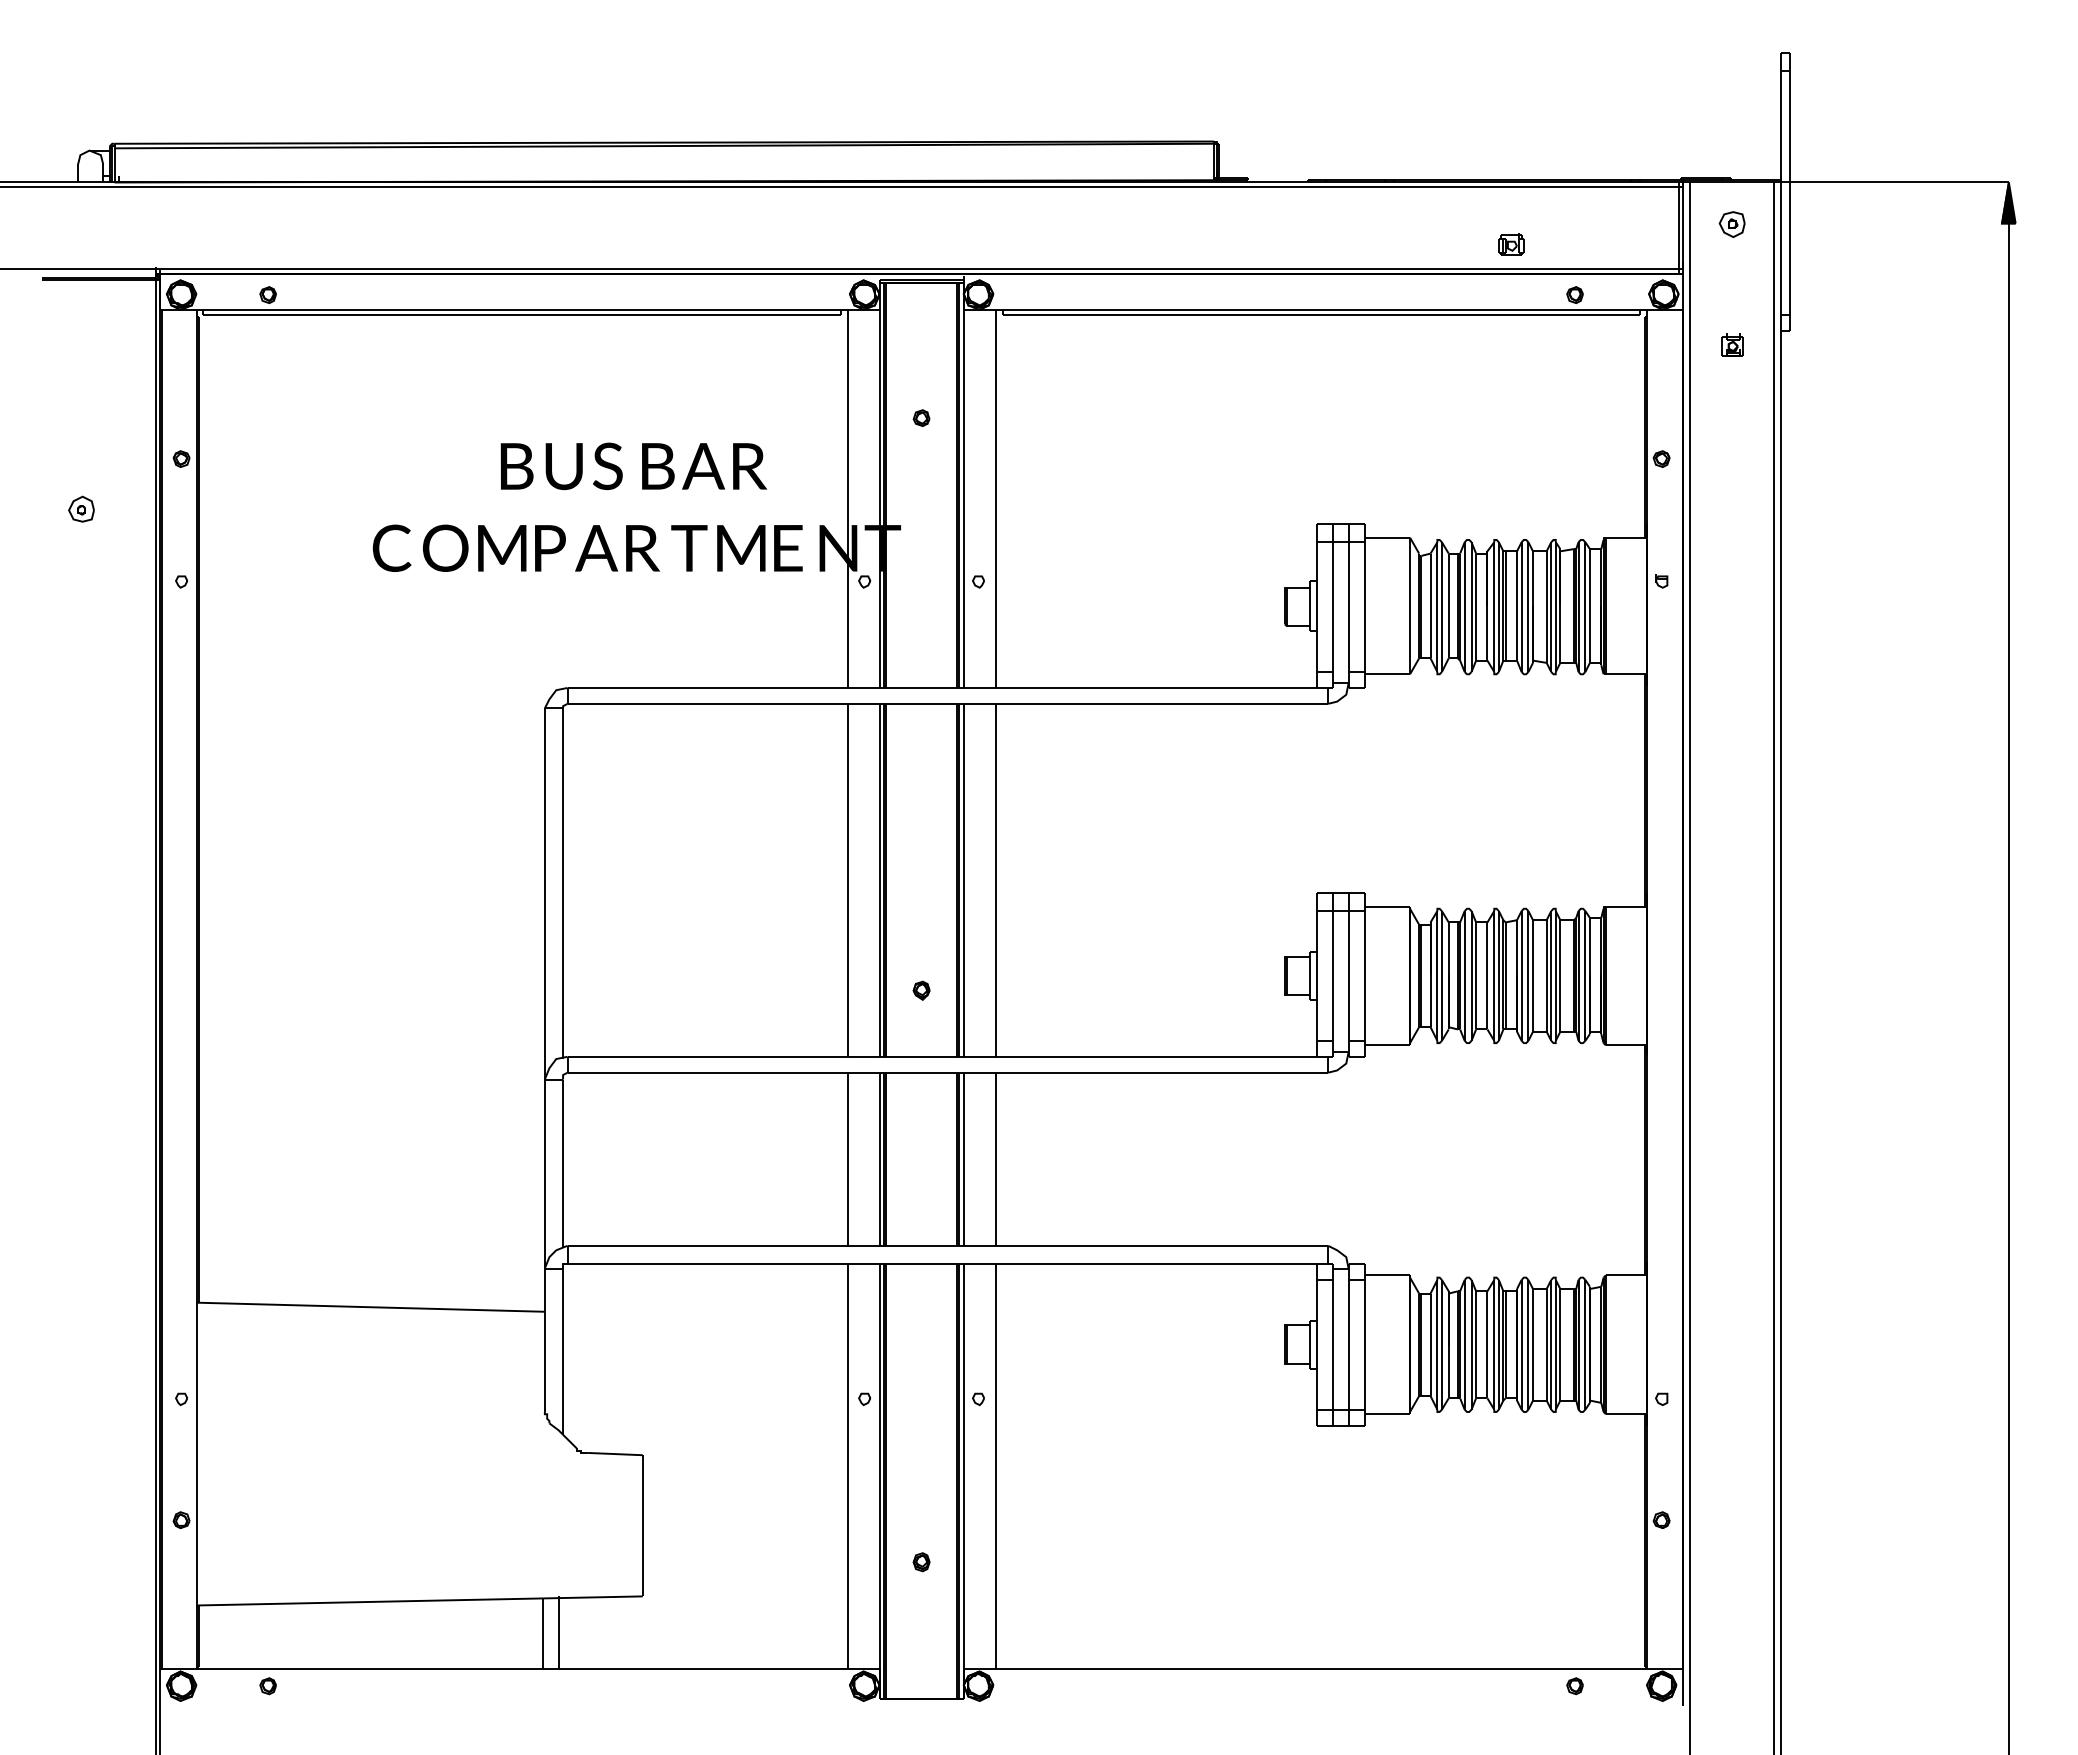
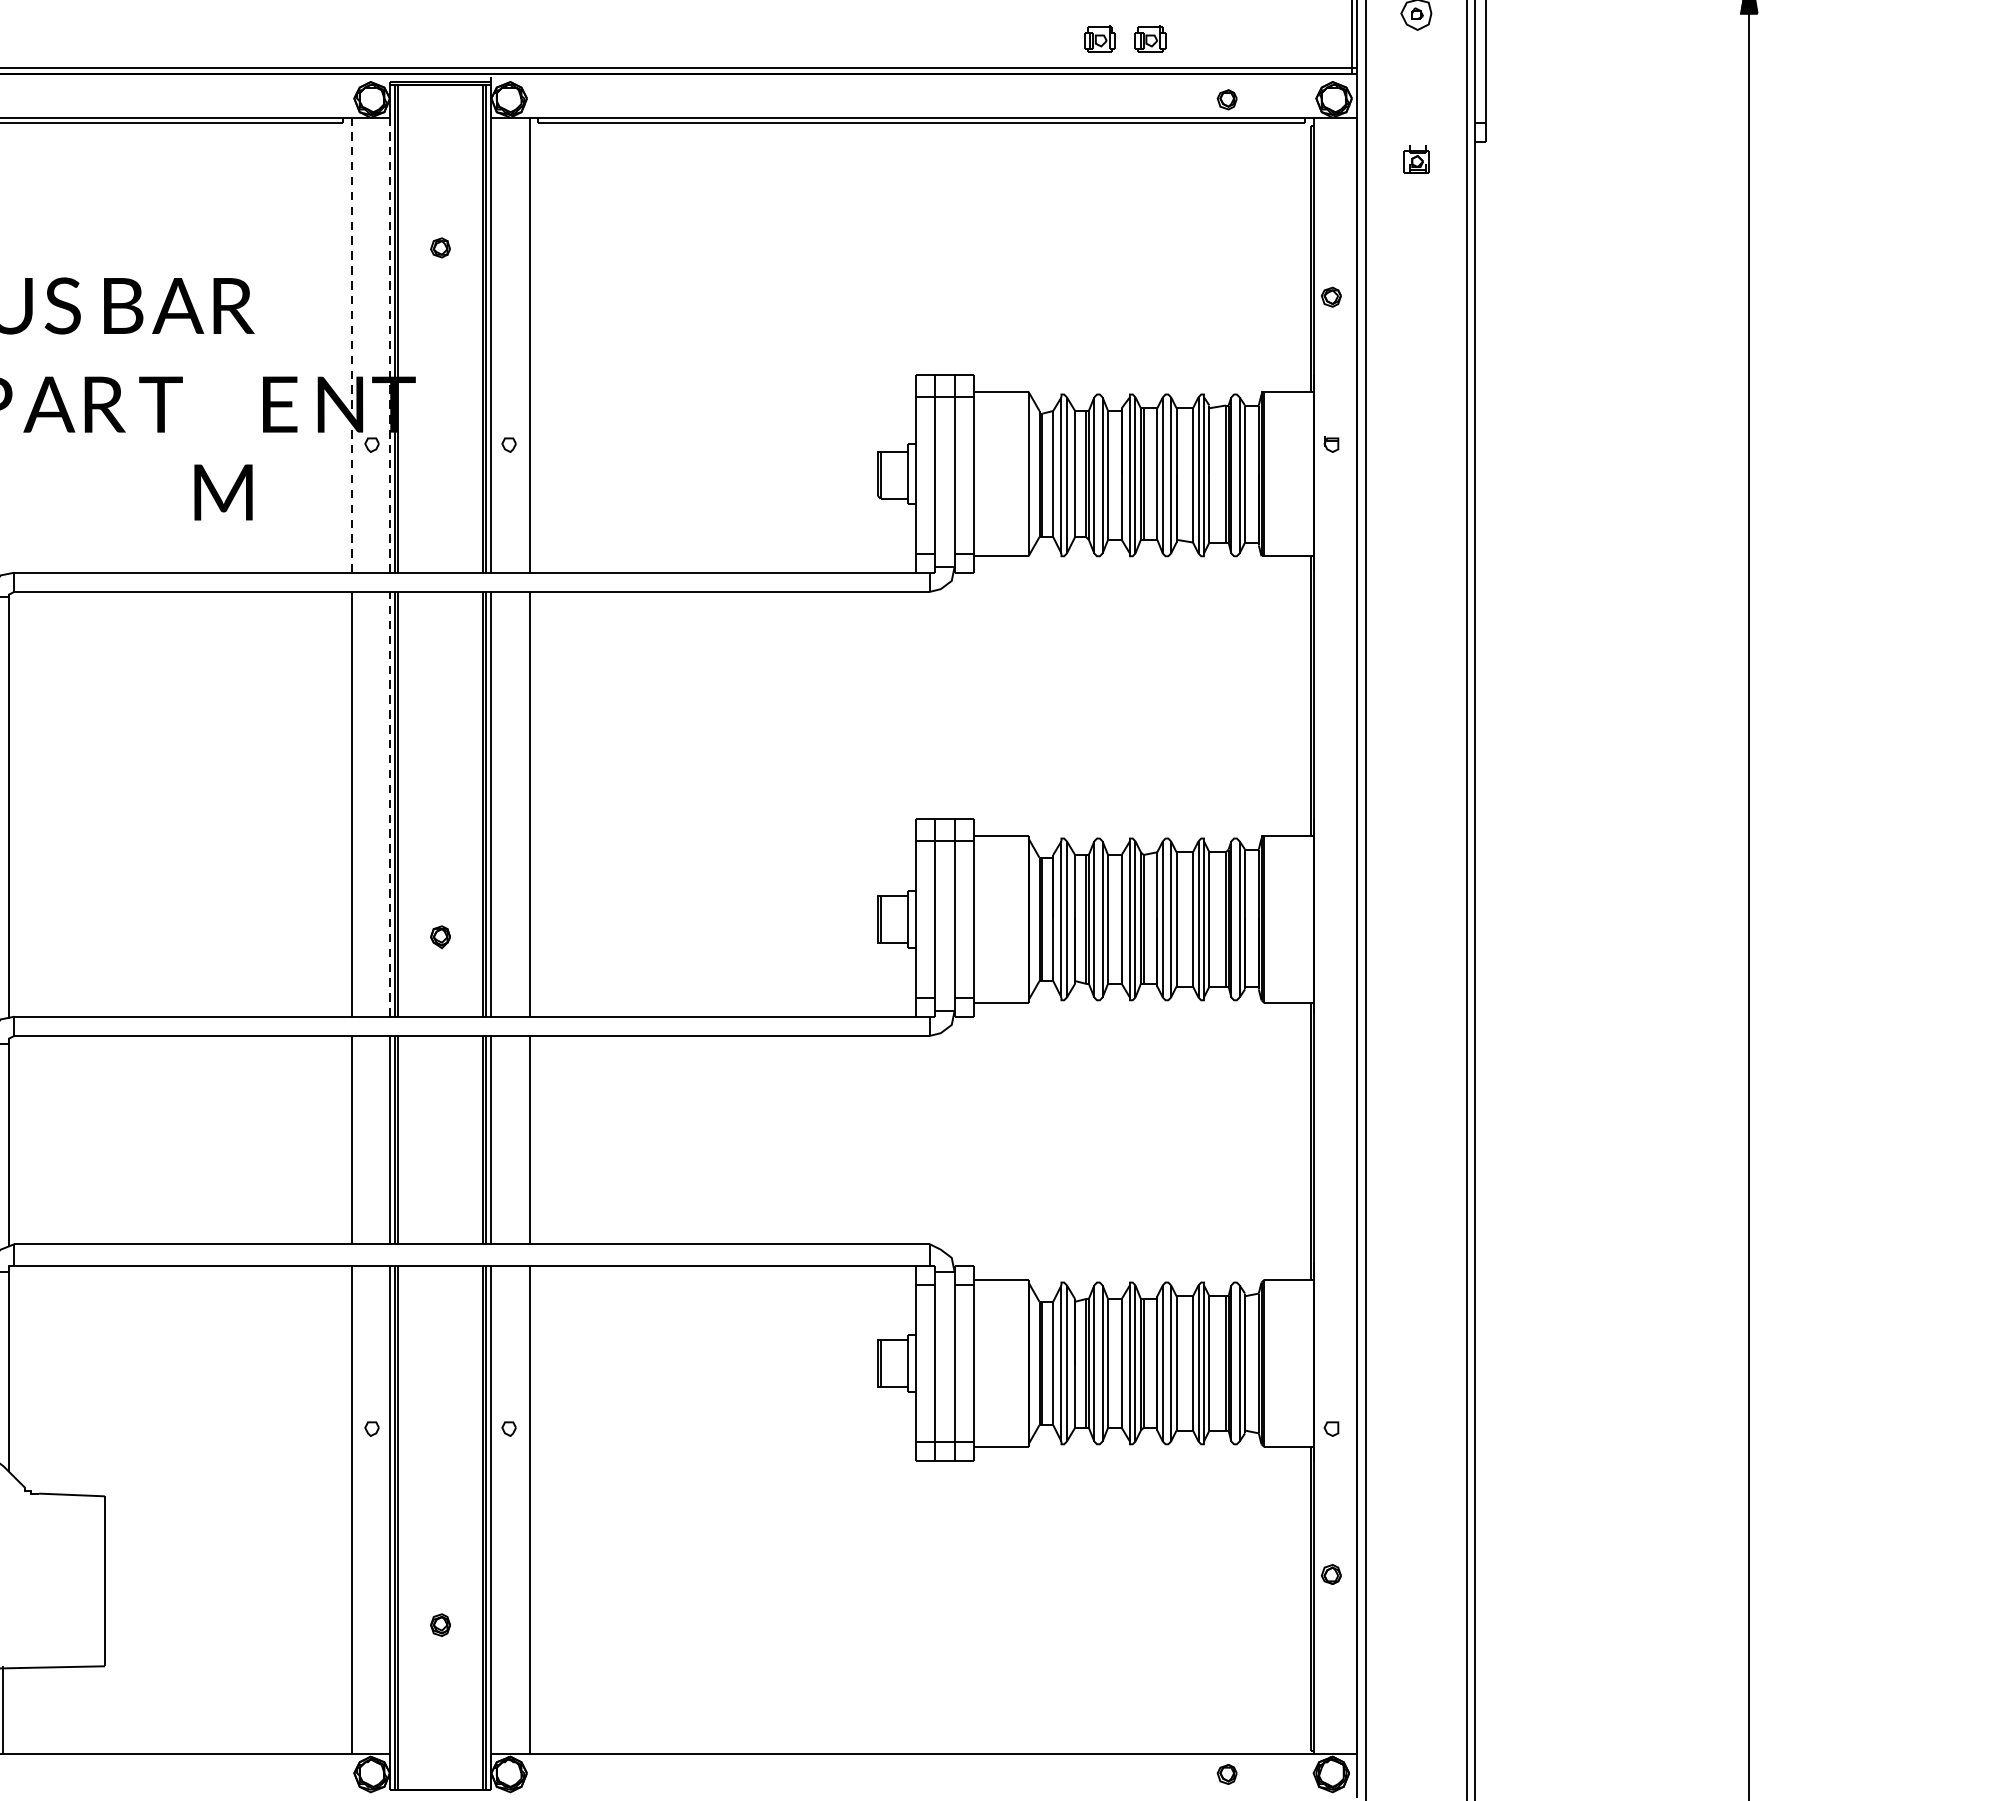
part: (1469, 244) -> (1100, 38), added
line: (847, 498) -> (351, 344), solid -> dashed
line: (879, 498) -> (389, 344), solid -> dashed
text: (741, 548) -> (223, 492), moved
line: (879, 879) -> (389, 803), solid -> dashed

